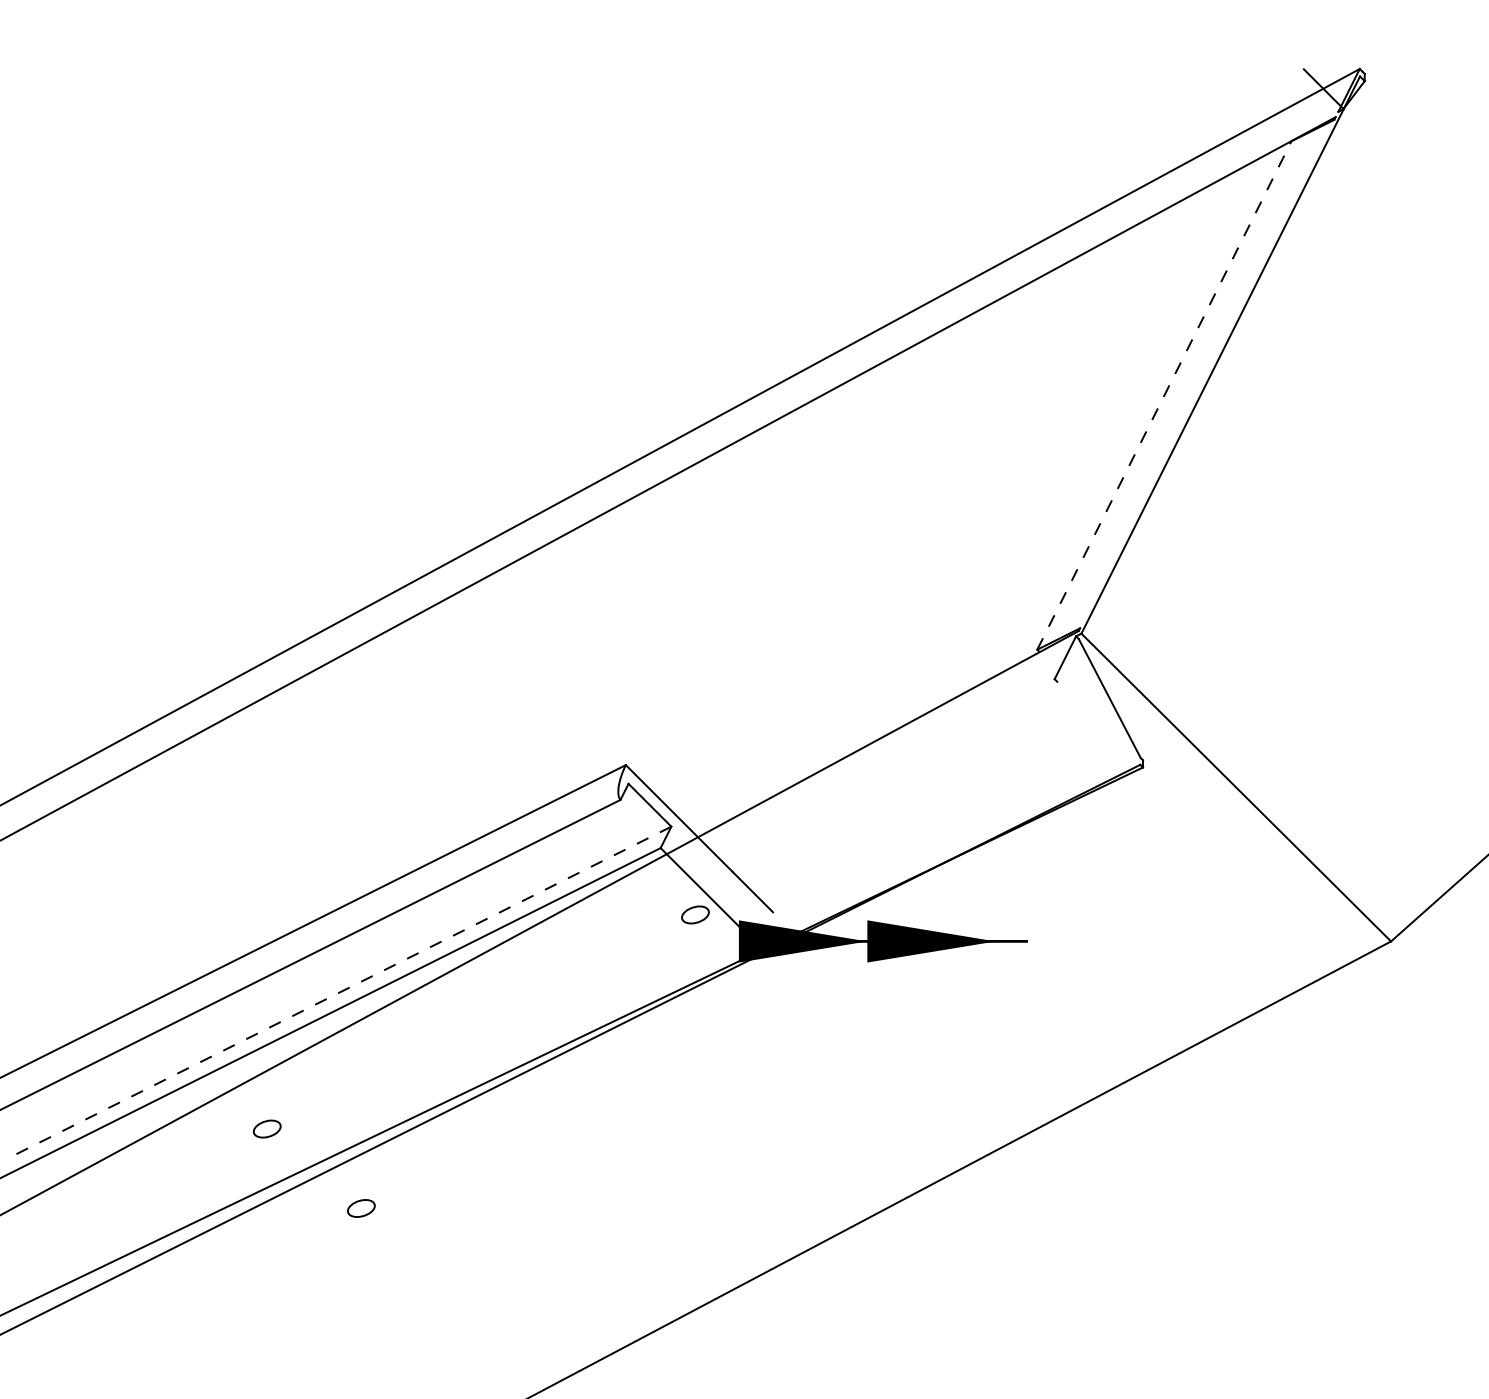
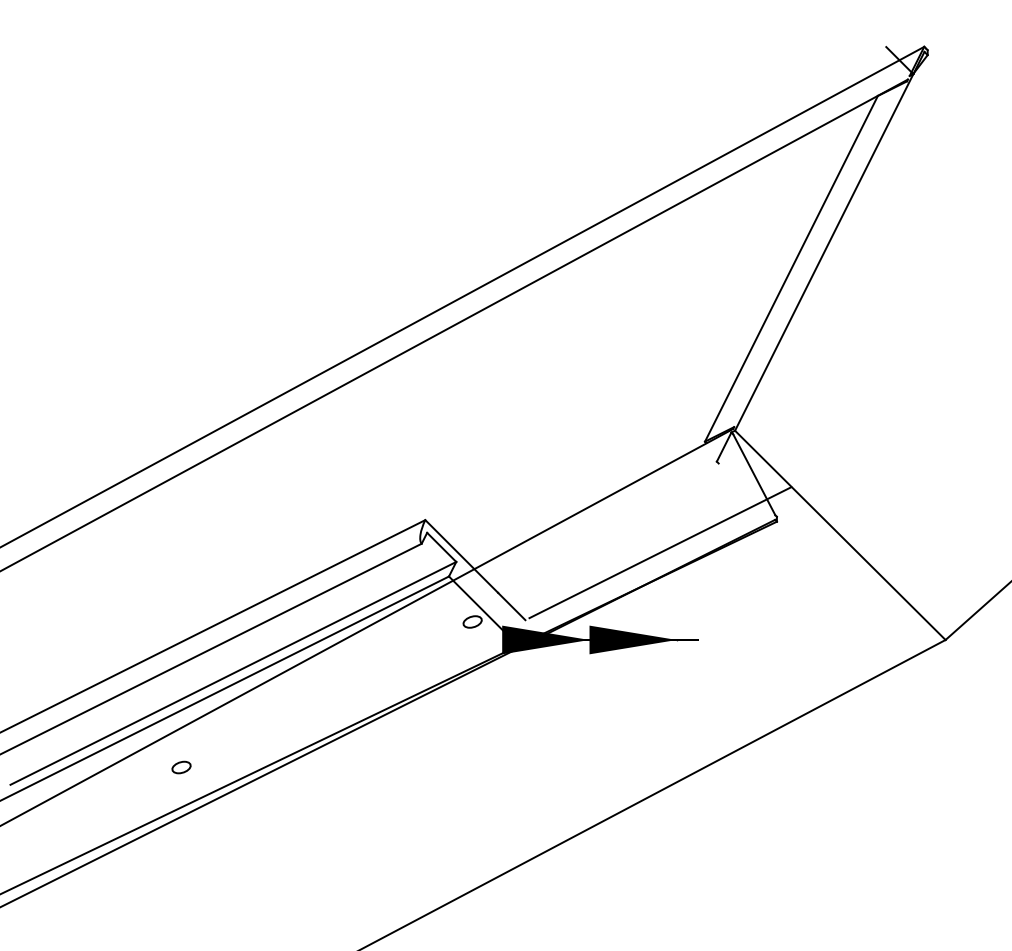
line: (1164, 395) -> (791, 268), dashed -> solid
line: (971, 812) -> (660, 552), added
line: (342, 990) -> (232, 673), dashed -> solid
part: (361, 1208) -> (245, 821), removed

